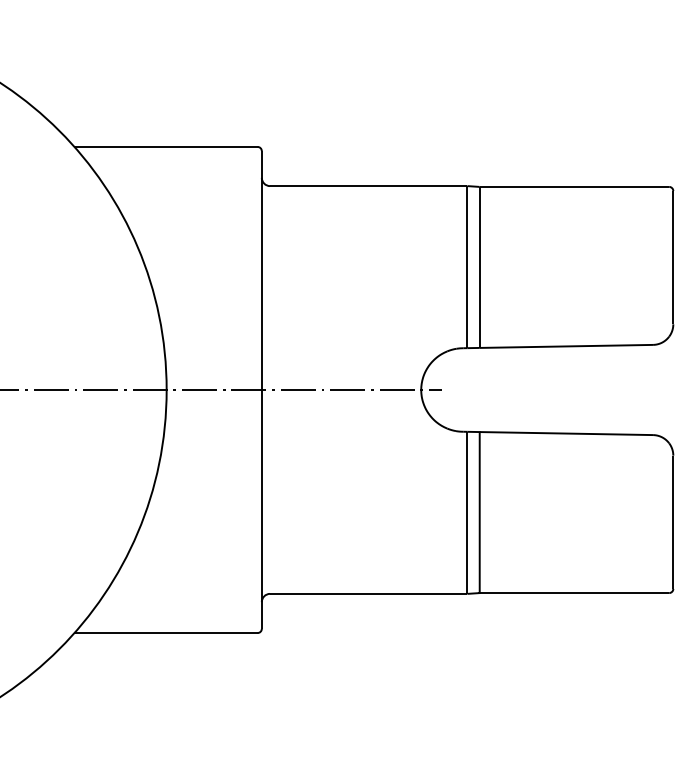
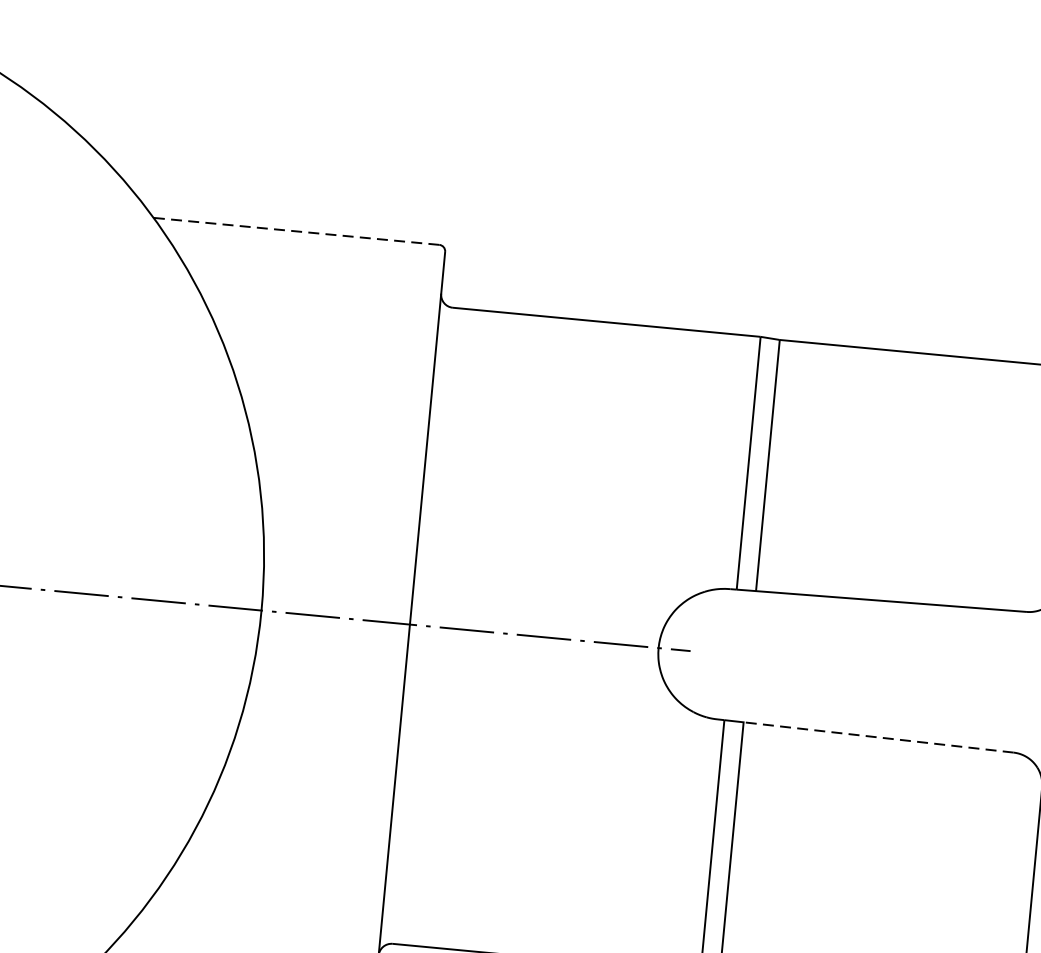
line: (166, 146) -> (297, 230), solid -> dashed
line: (566, 433) -> (878, 737), solid -> dashed

